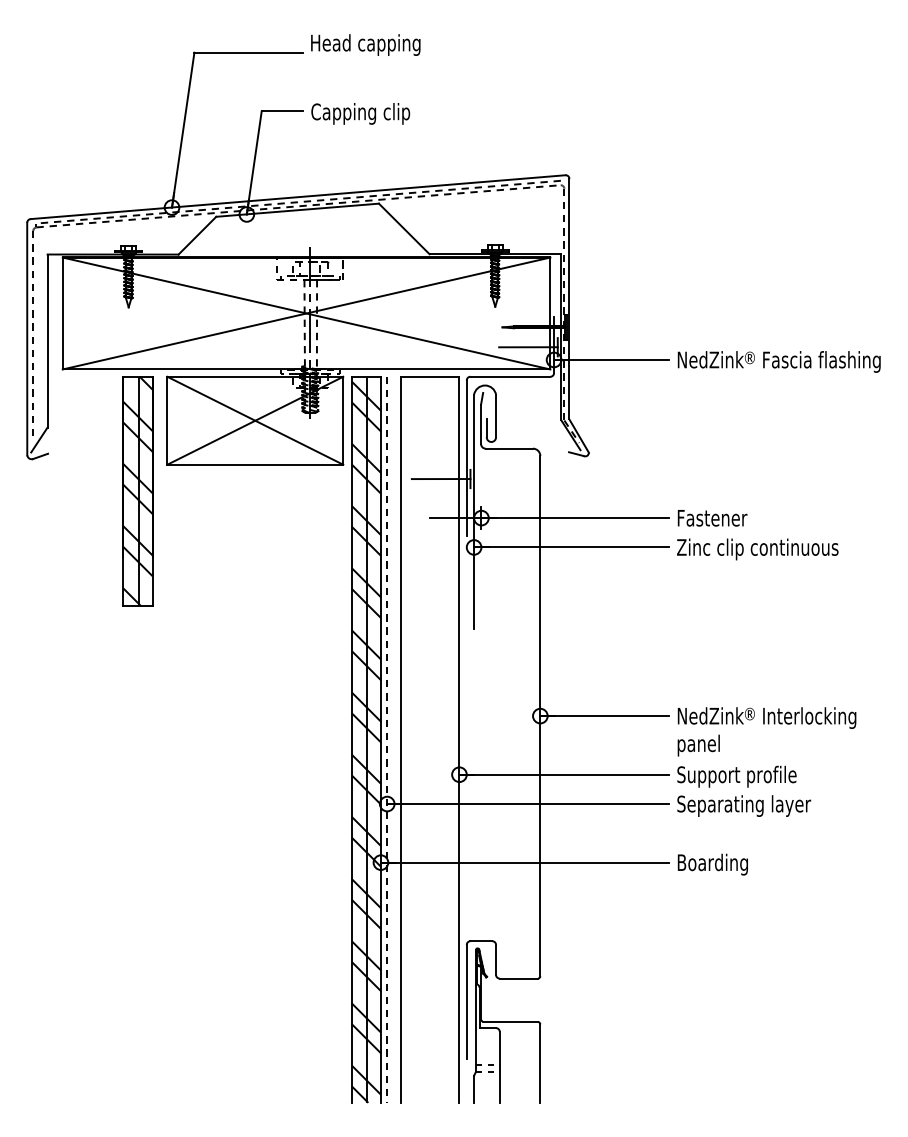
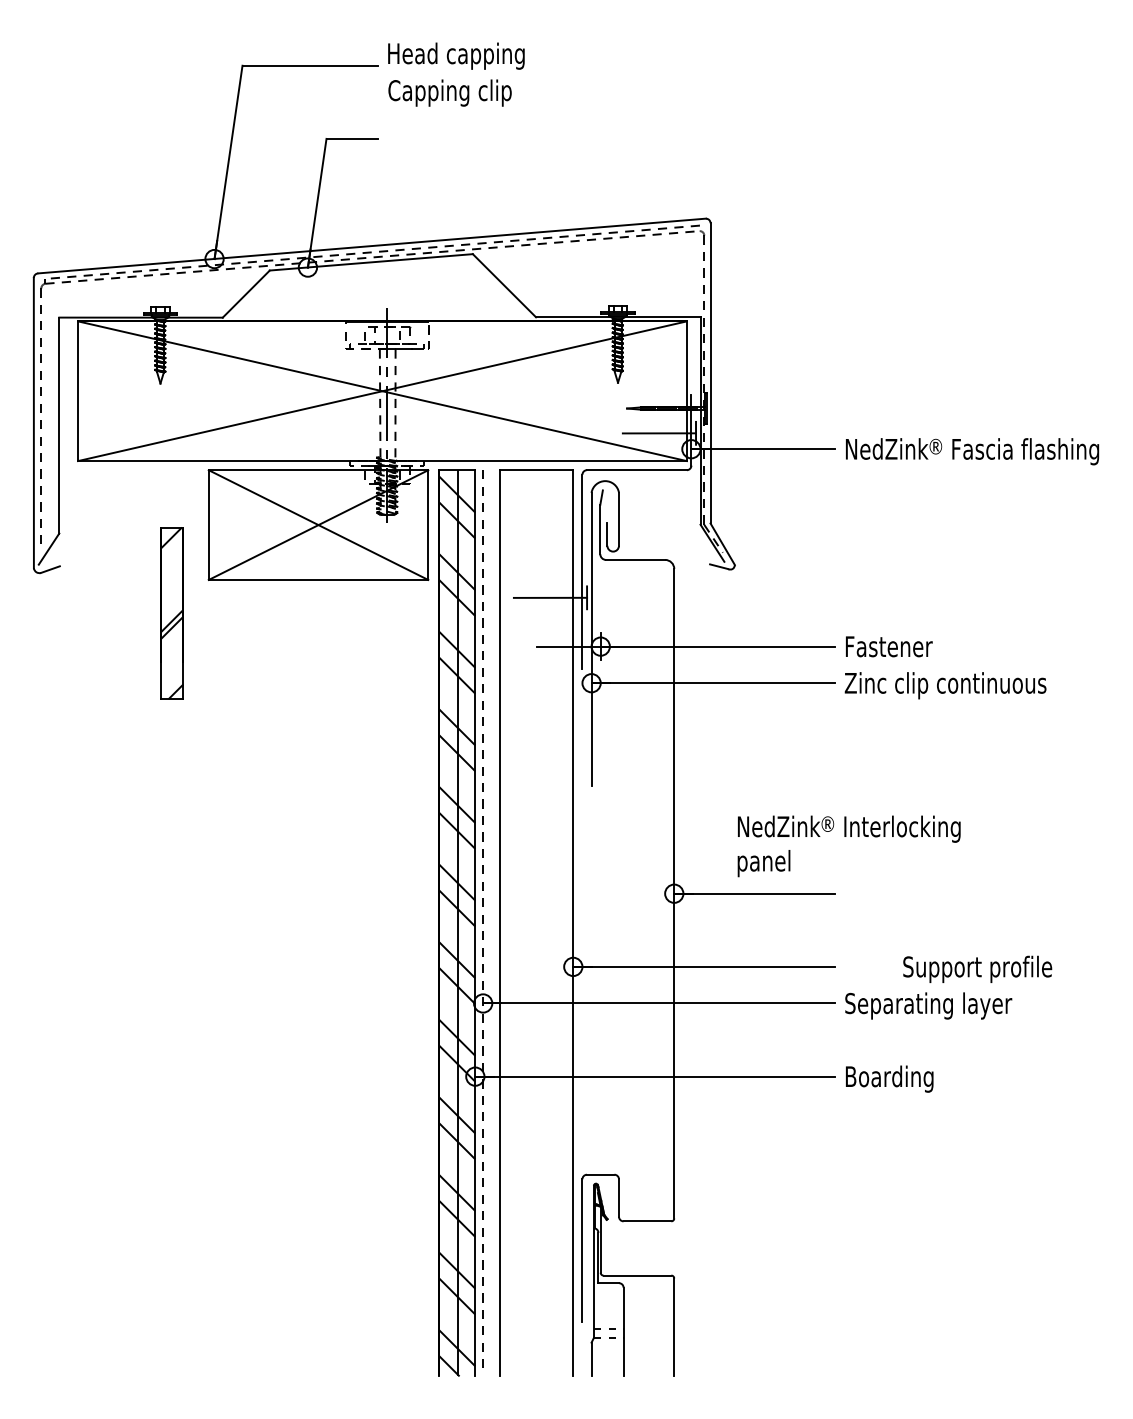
text: (360, 113) -> (449, 92), moved
part: (137, 491) -> (171, 613), size x0.6
text: (766, 731) -> (848, 846), moved
text: (736, 776) -> (977, 968), moved

